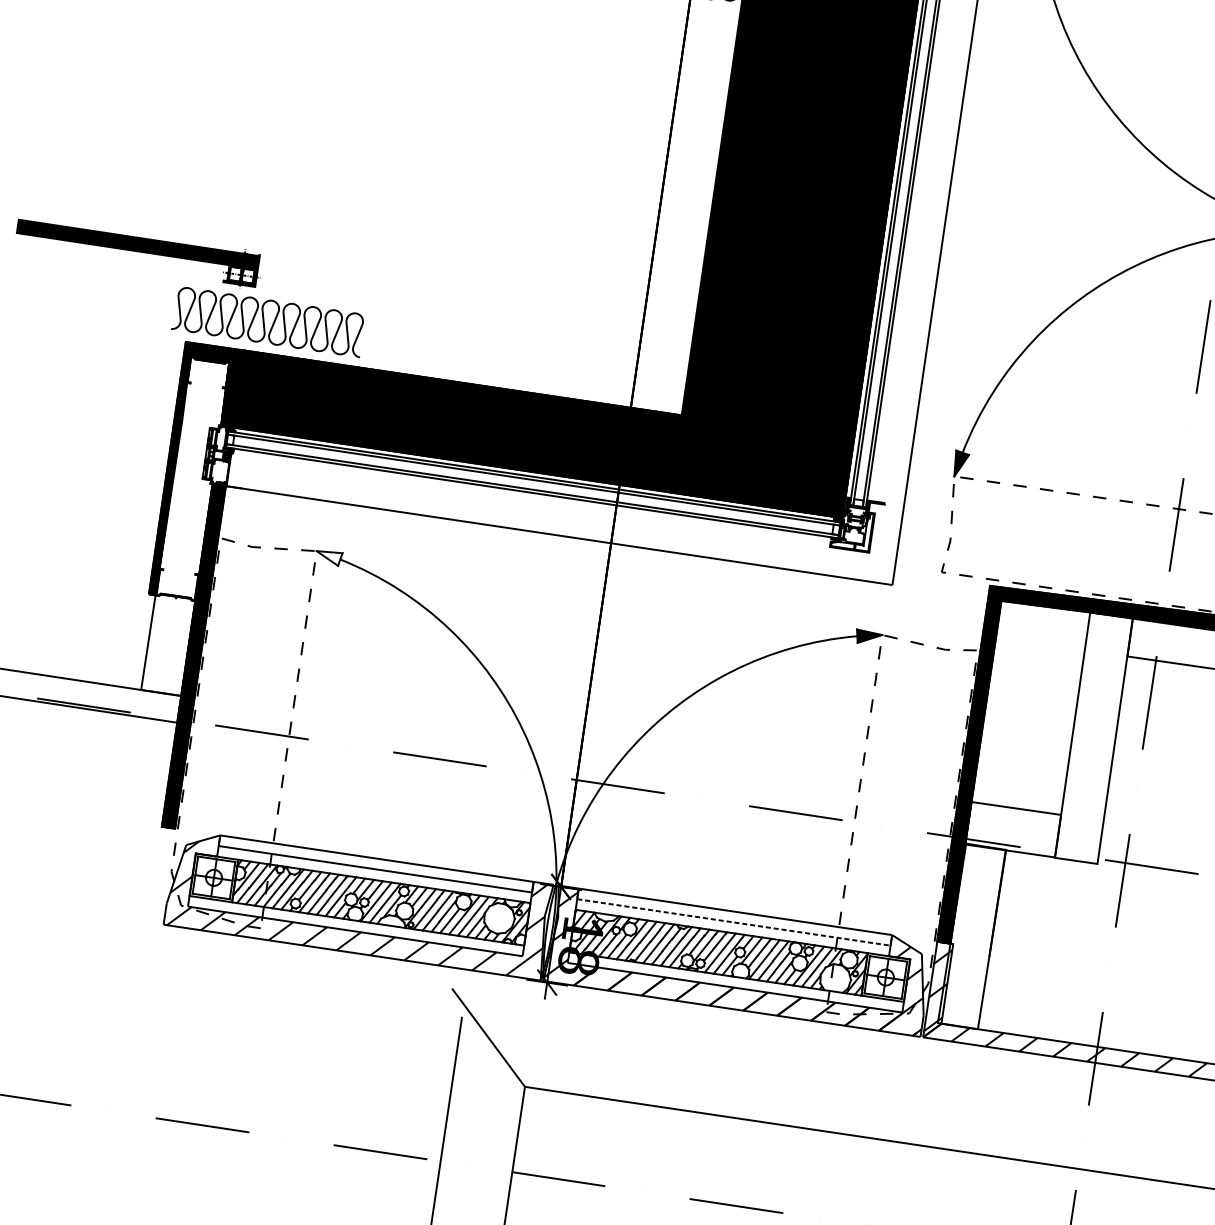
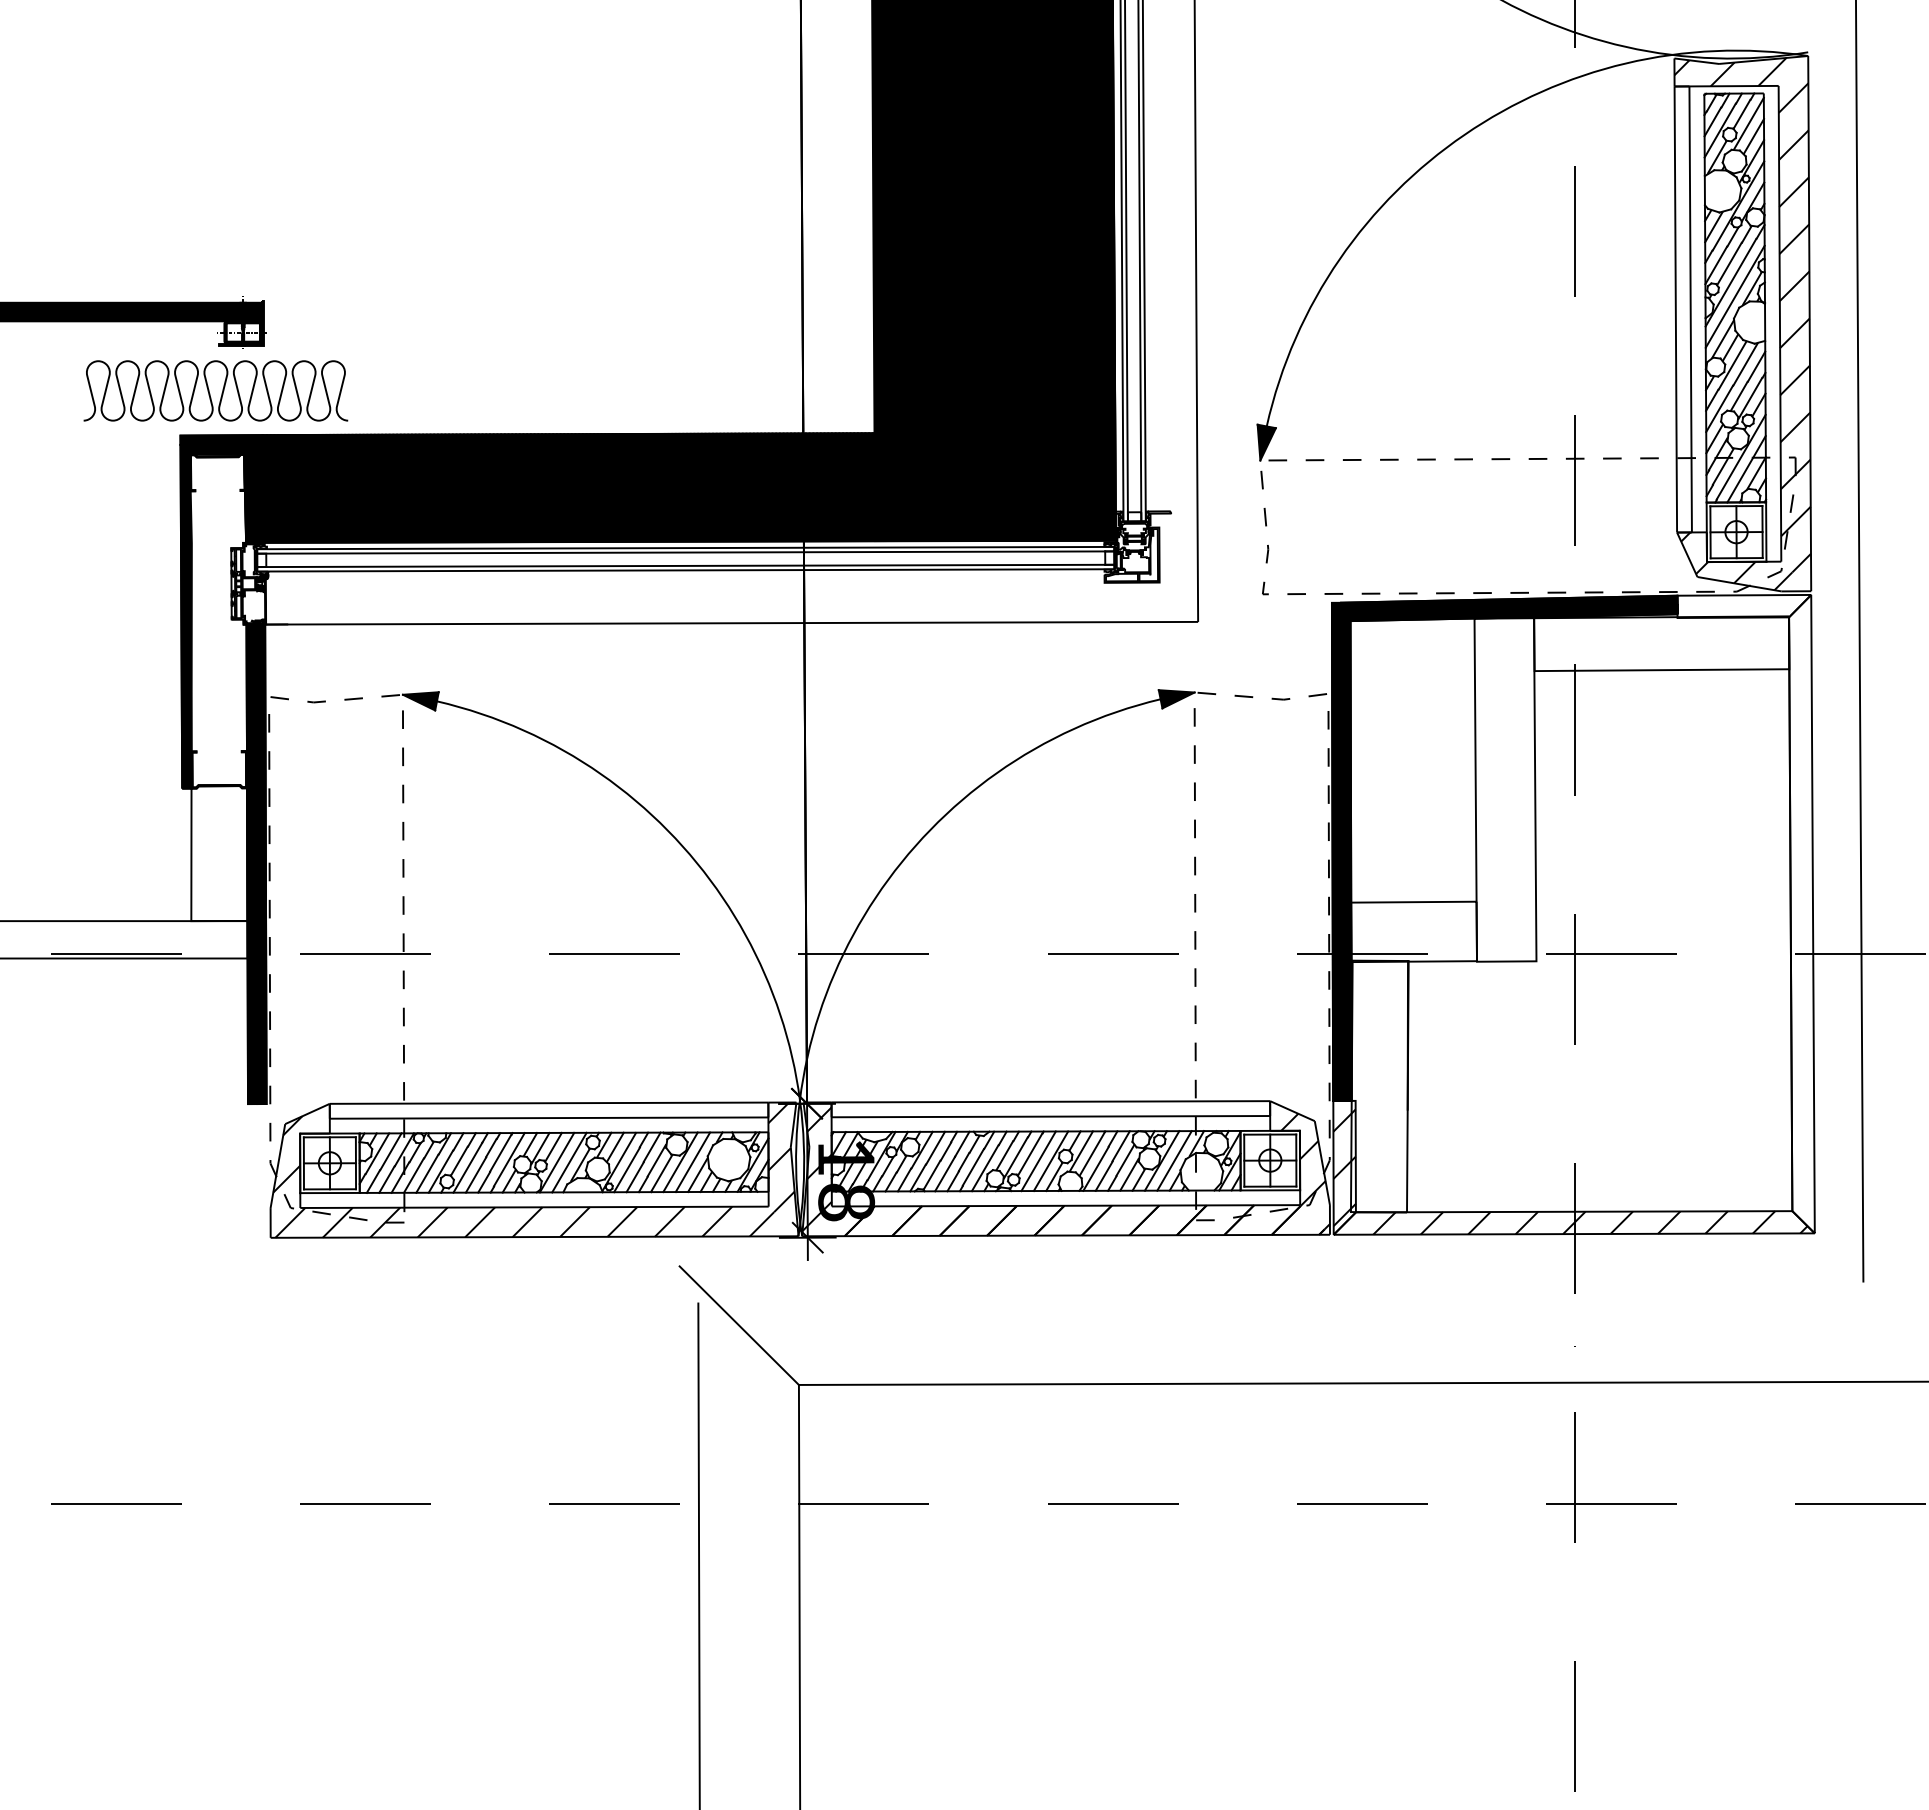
curve: (264, 323) -> (210, 393), moved
fill: (328, 557) -> (420, 701), added
line: (734, 922) -> (1051, 1116), dashed -> solid

